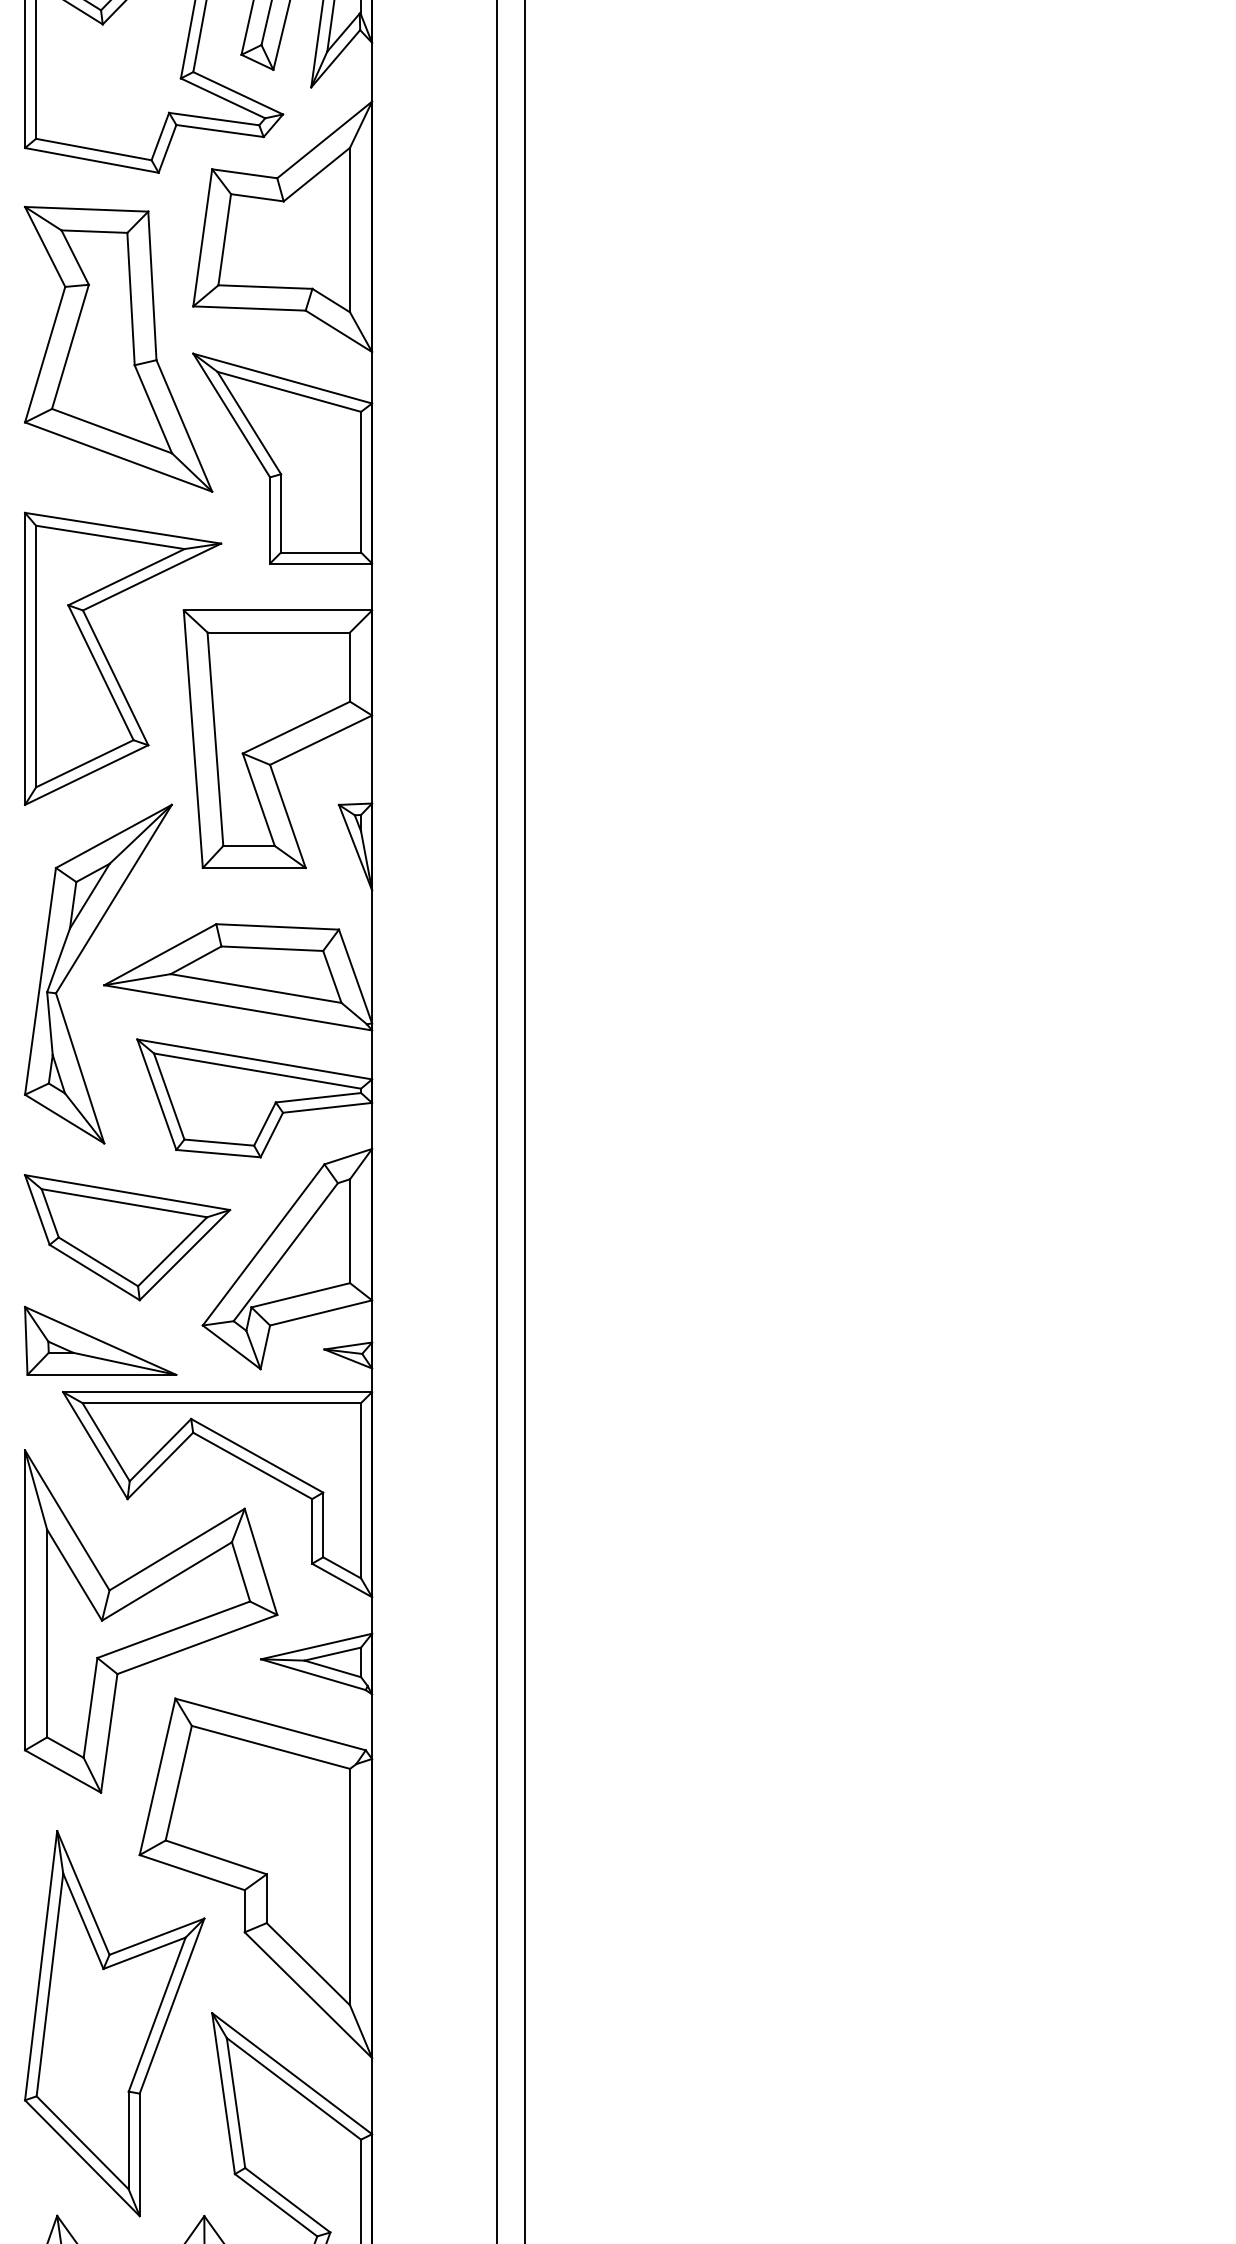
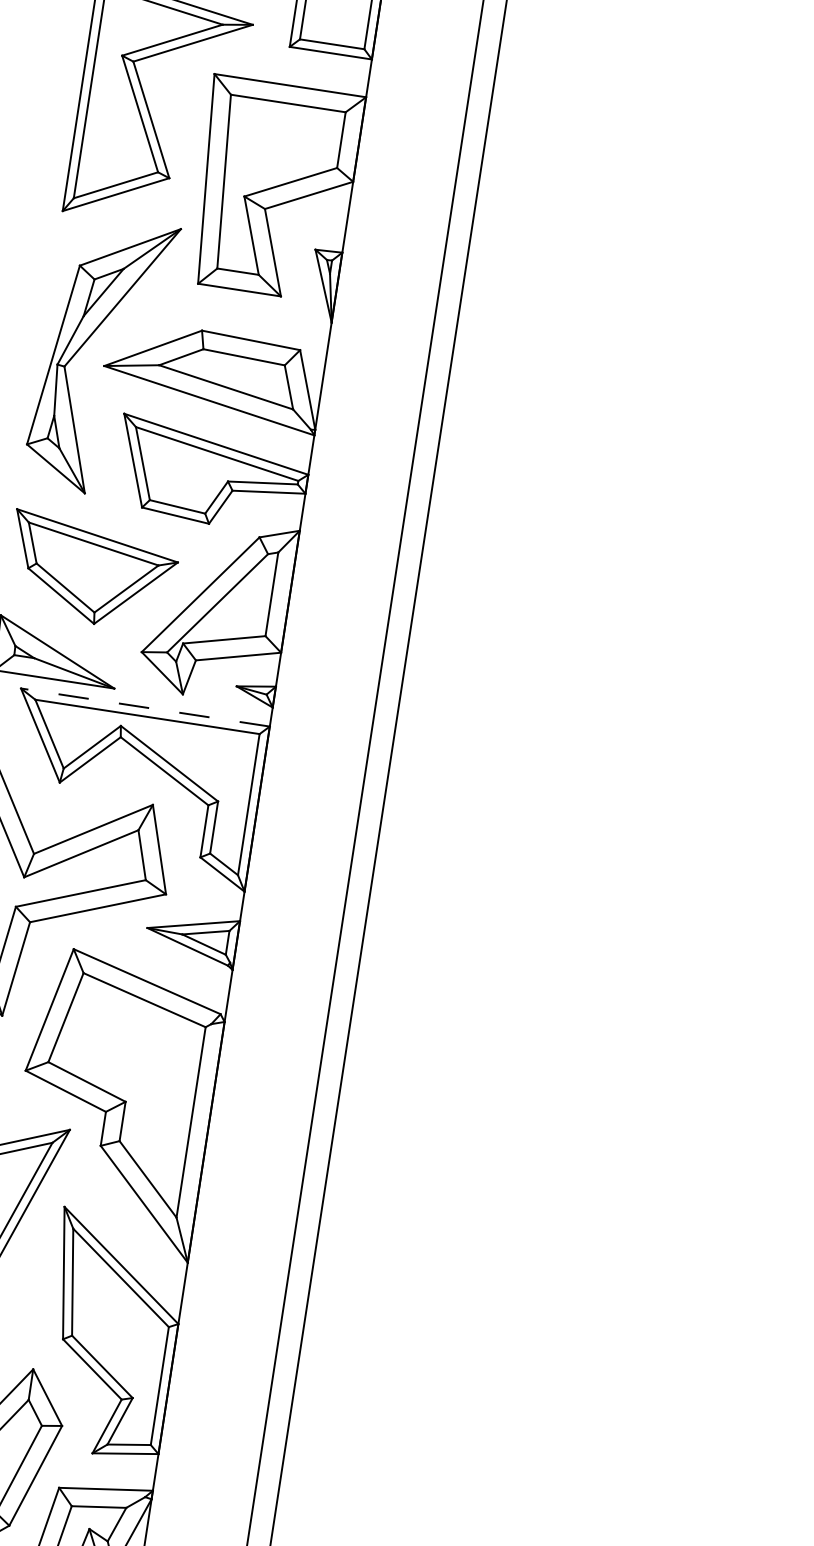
line: (217, 1392) -> (145, 707), solid -> dashed

